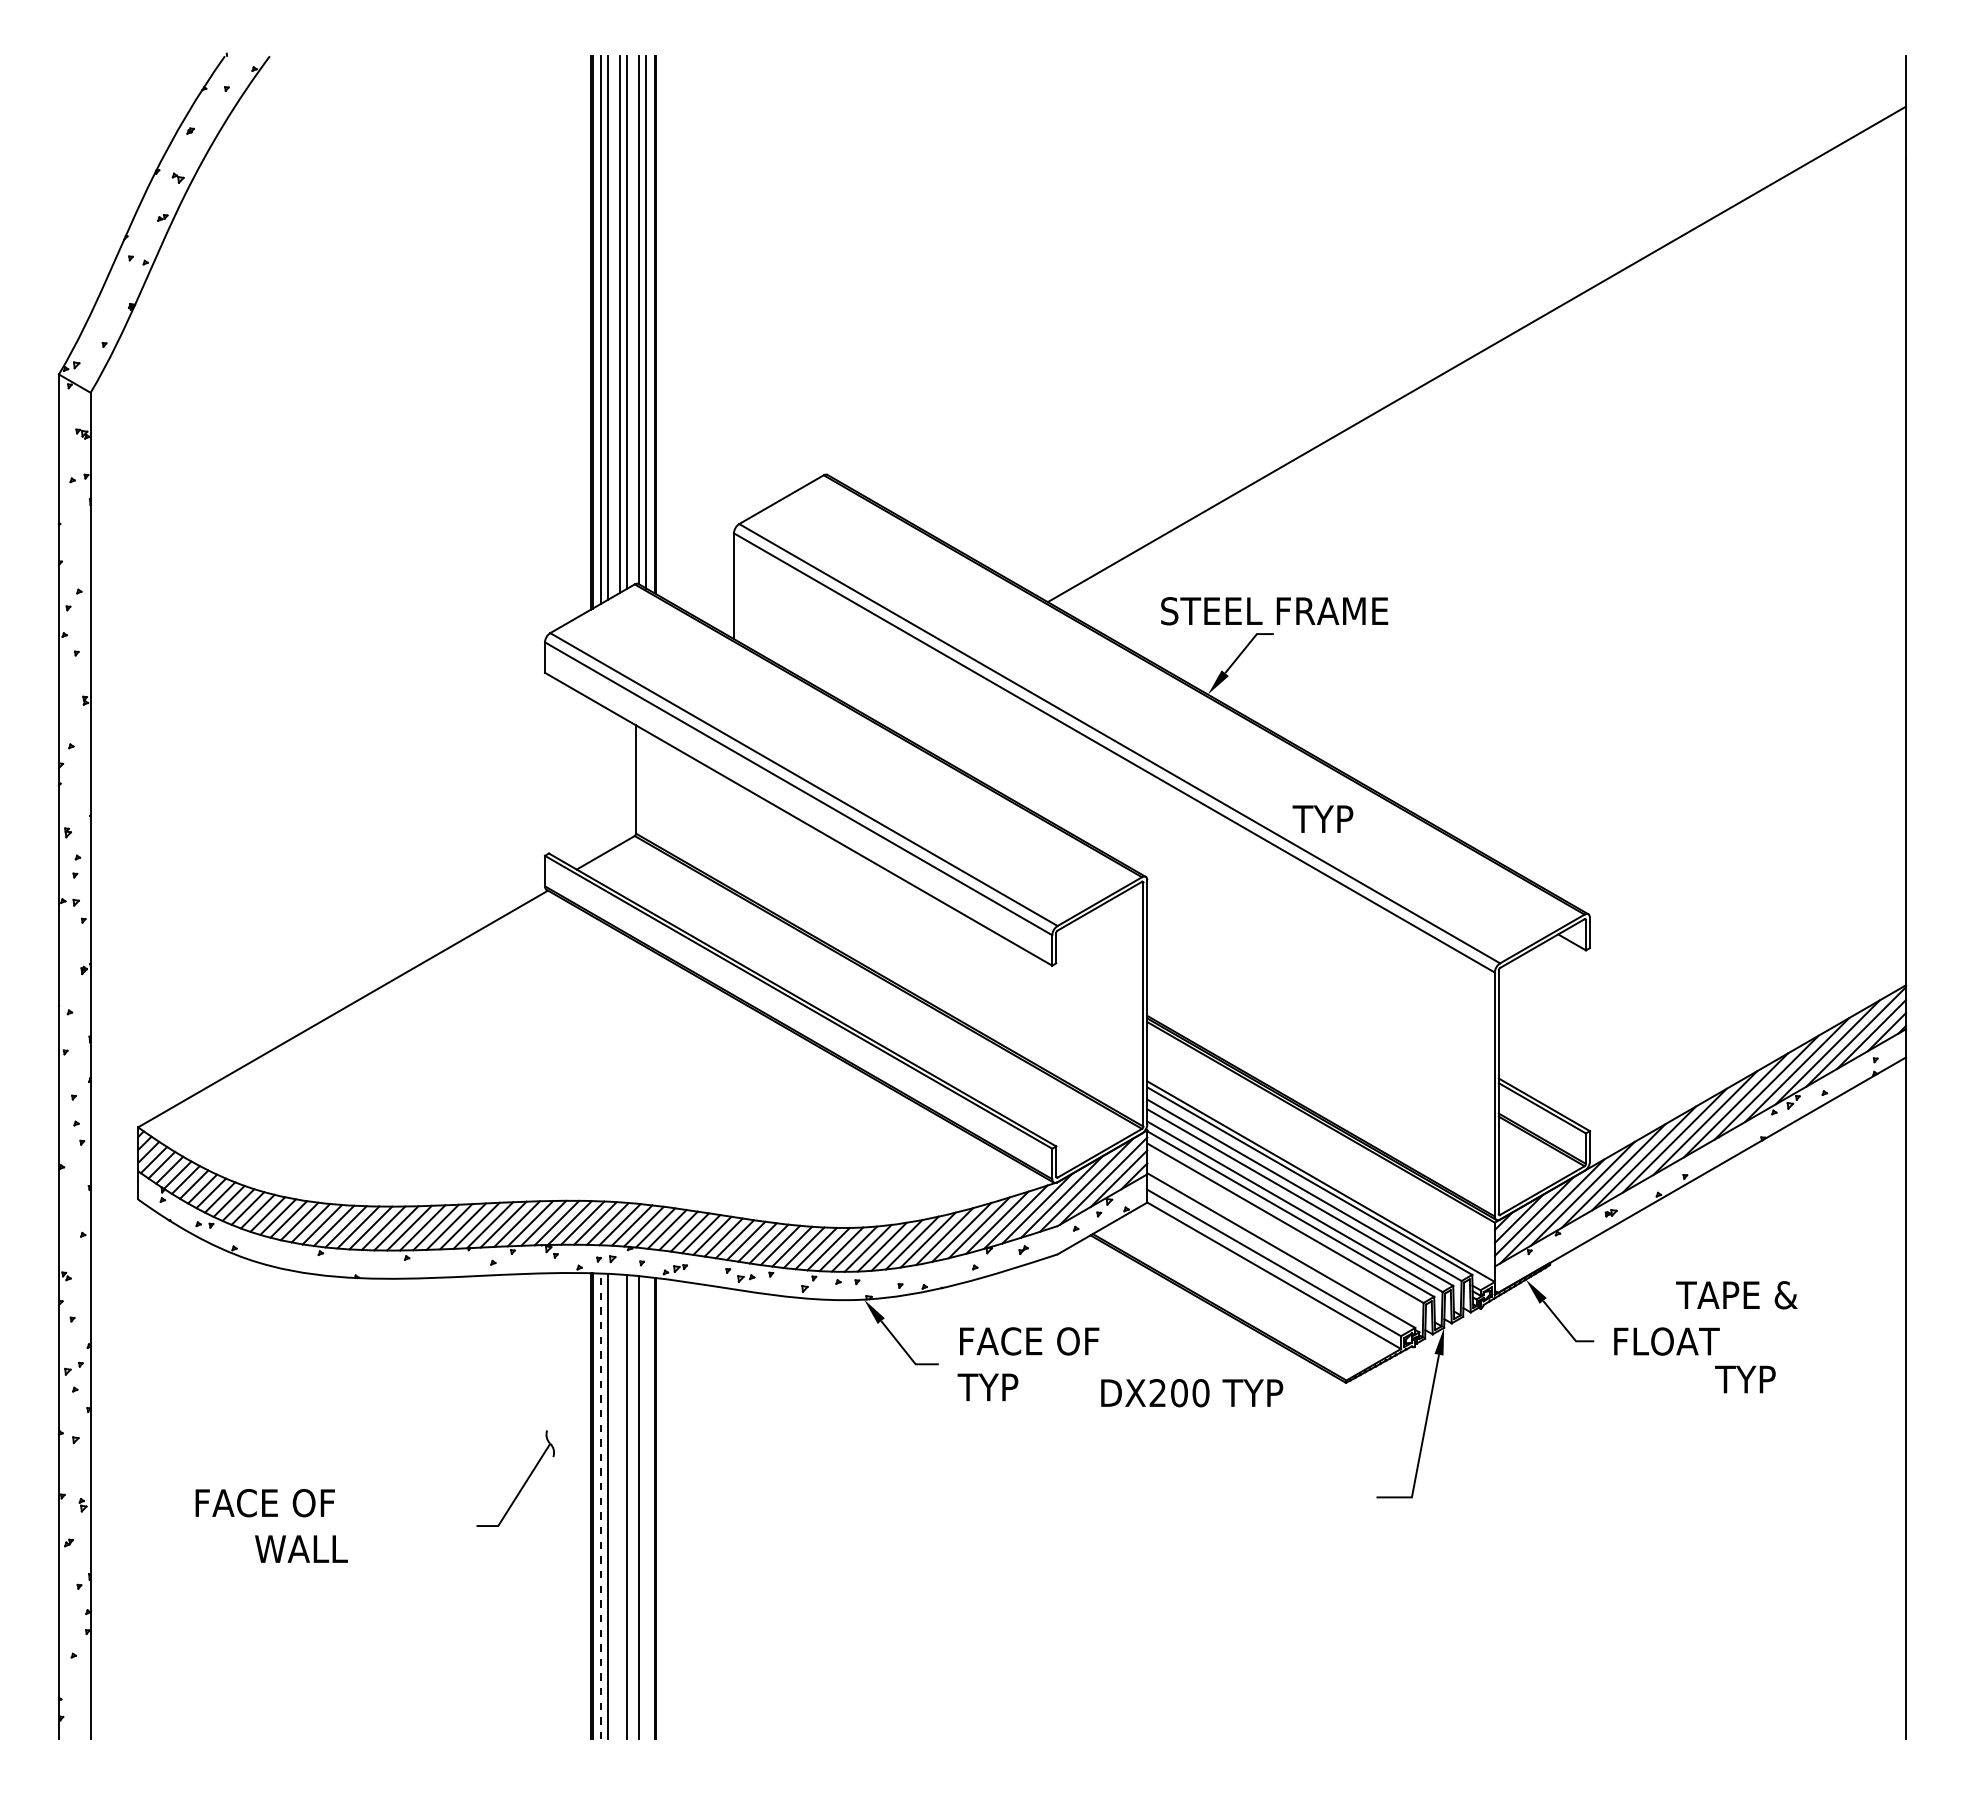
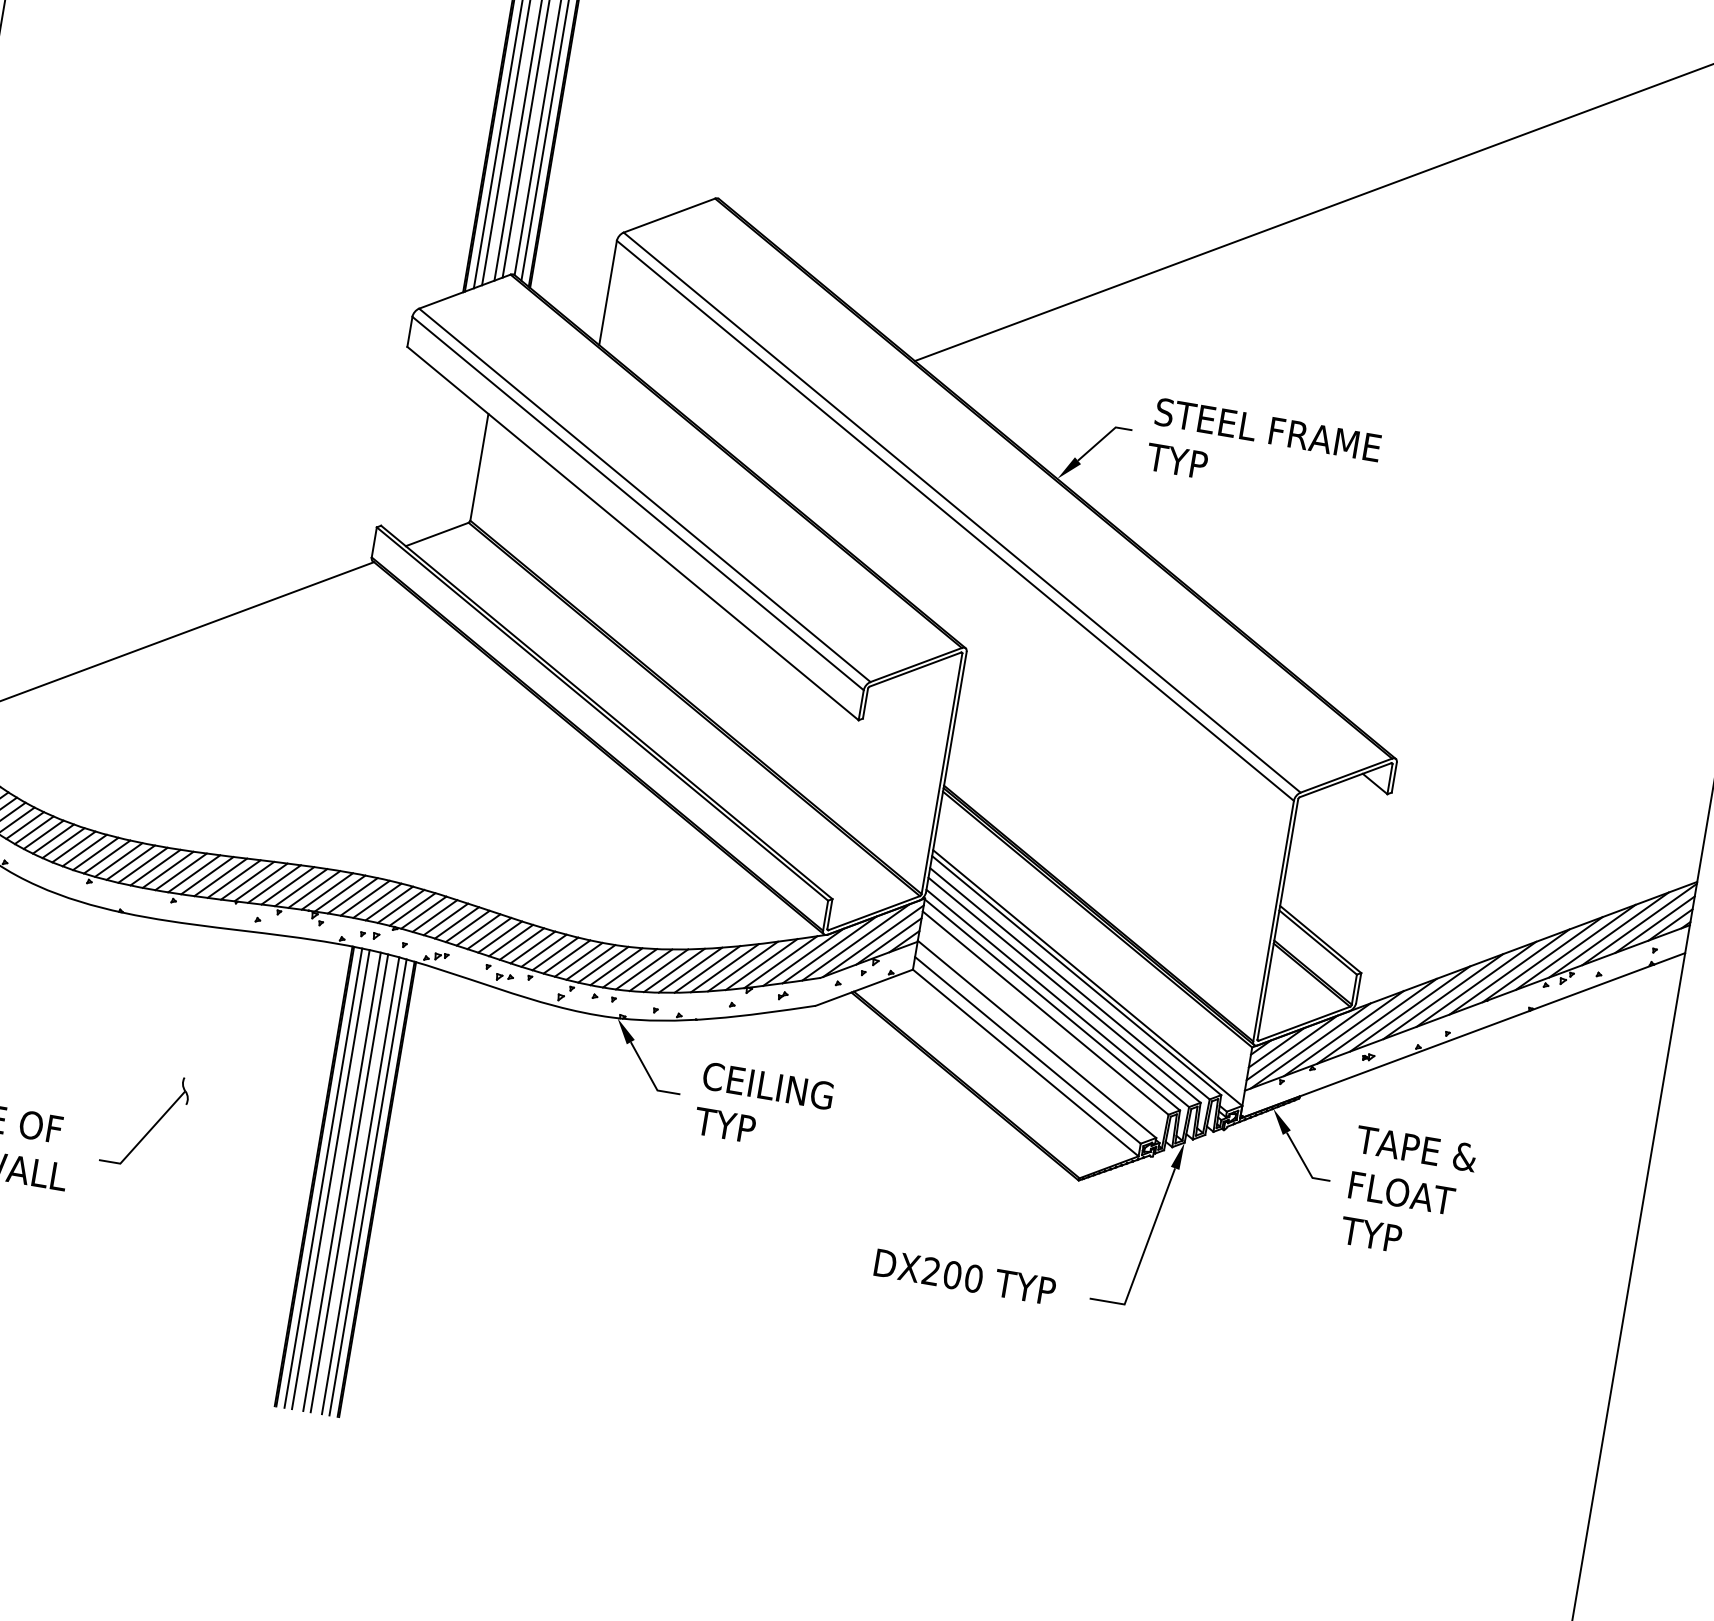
text: (1274, 611) -> (1267, 430), moved
text: (1322, 818) -> (1176, 460), moved
text: (1736, 1295) -> (1416, 1149), moved
text: (1028, 1341) -> (772, 1086), FACE OF -> CEILING
text: (1745, 1379) -> (1371, 1234), moved
text: (1192, 1393) -> (965, 1277), moved
part: (524, 1482) -> (153, 1125), moved
line: (600, 1506) -> (323, 1178), dashed -> solid
line: (619, 1506) -> (341, 1181), added
line: (646, 1507) -> (368, 1186), added

